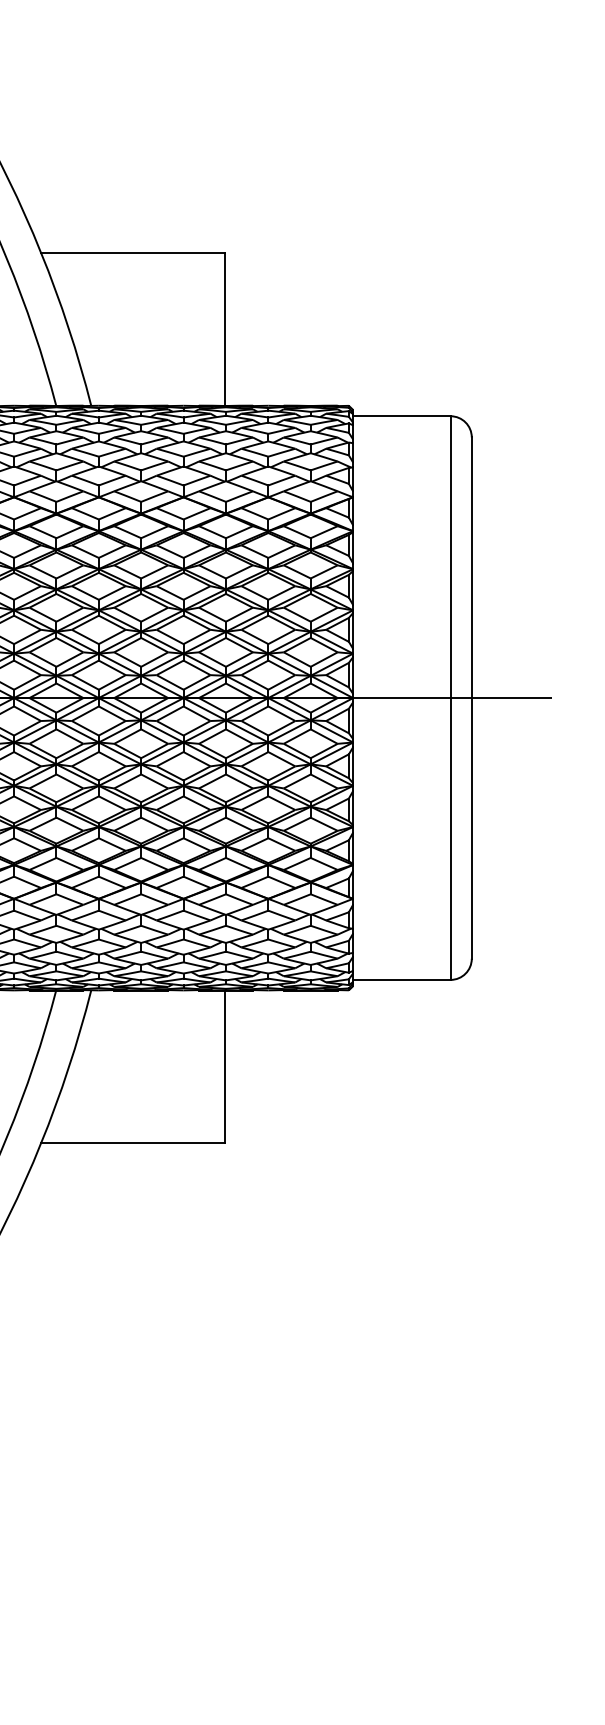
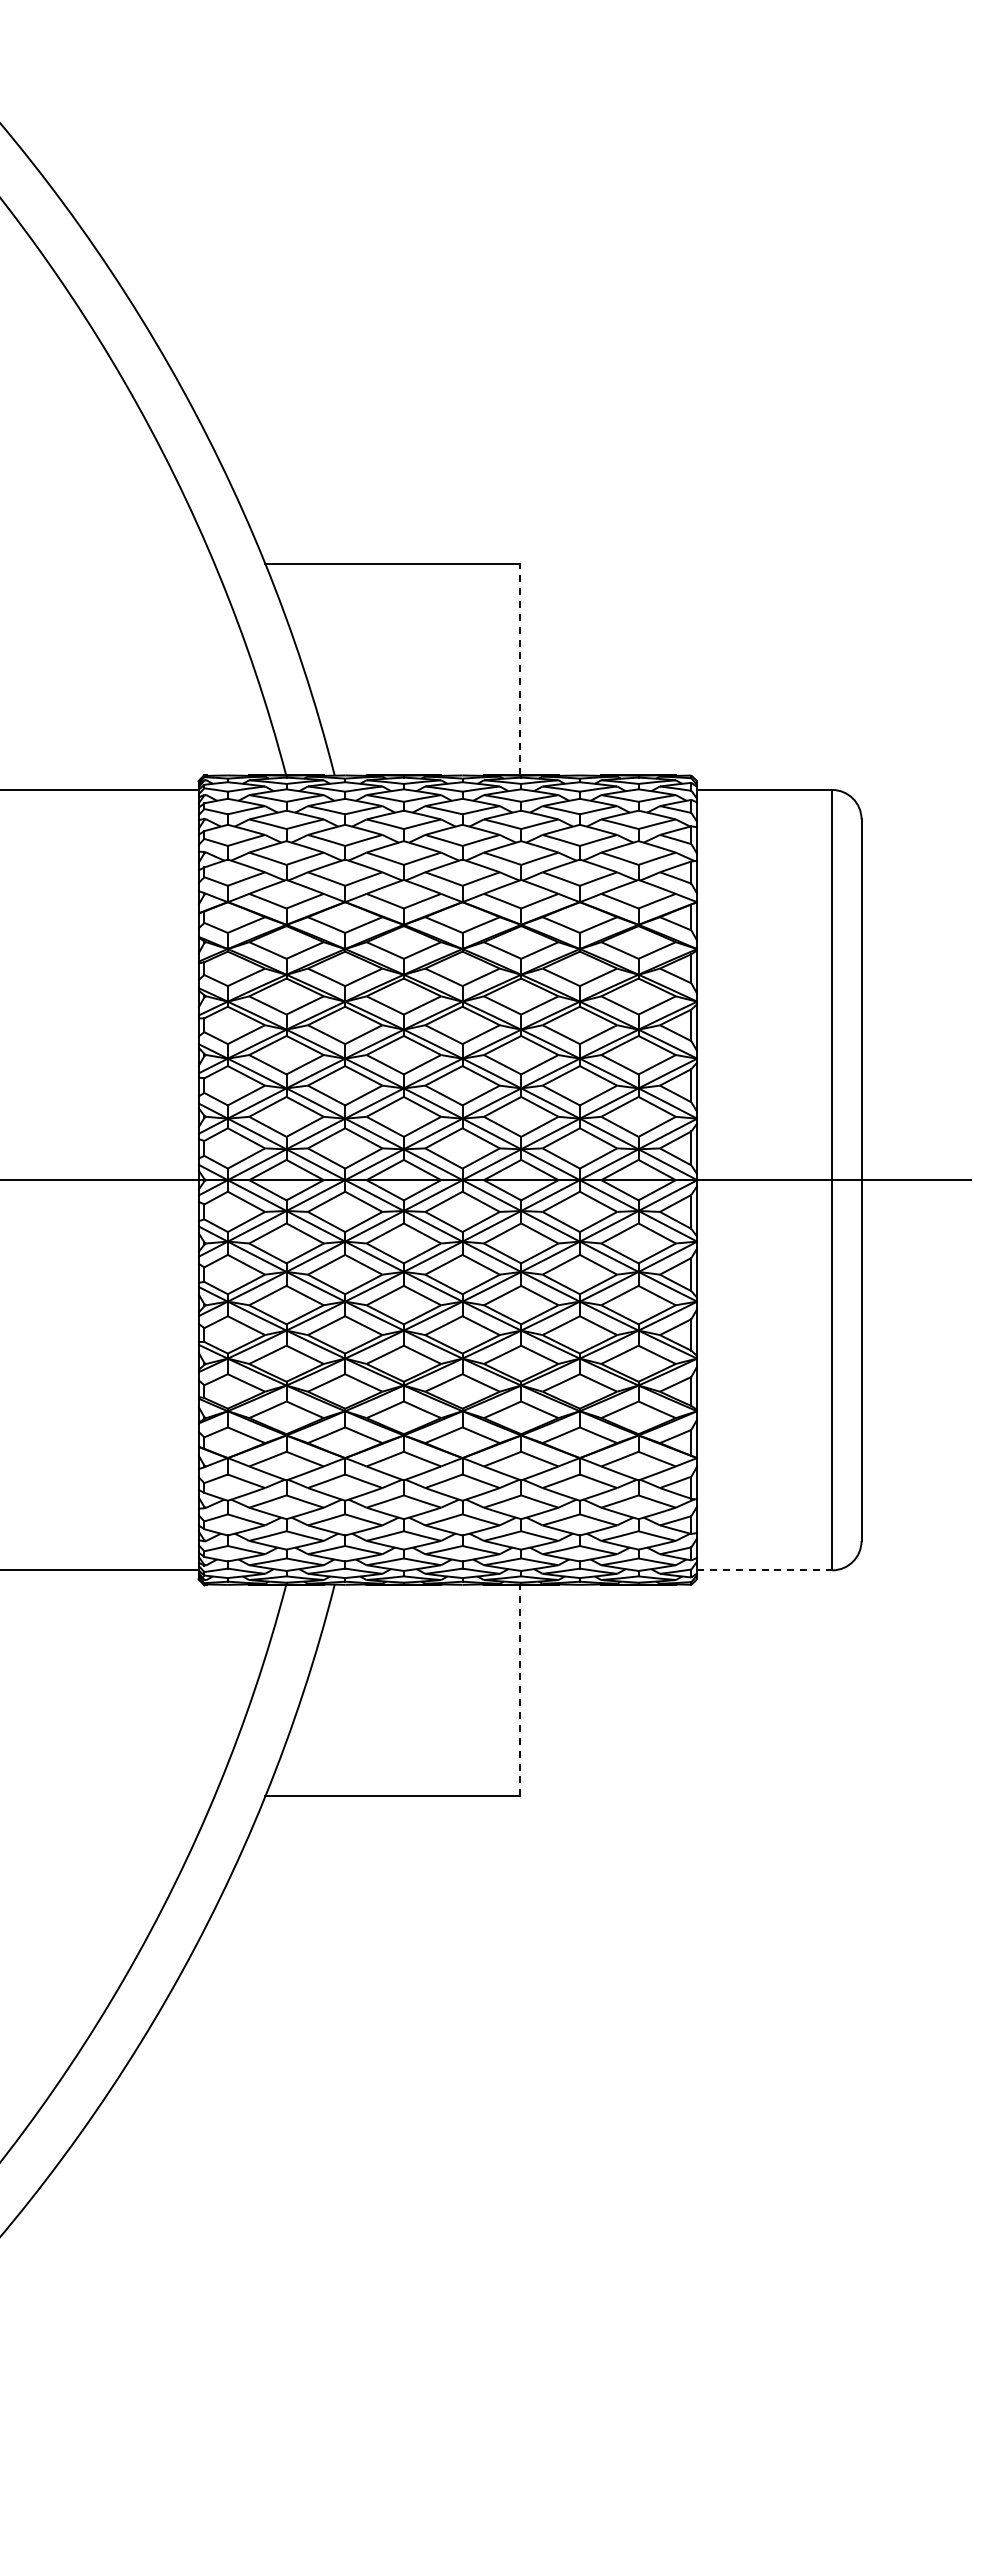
line: (225, 329) -> (520, 669), solid -> dashed
line: (402, 980) -> (765, 1570), solid -> dashed
line: (225, 1066) -> (520, 1690), solid -> dashed

